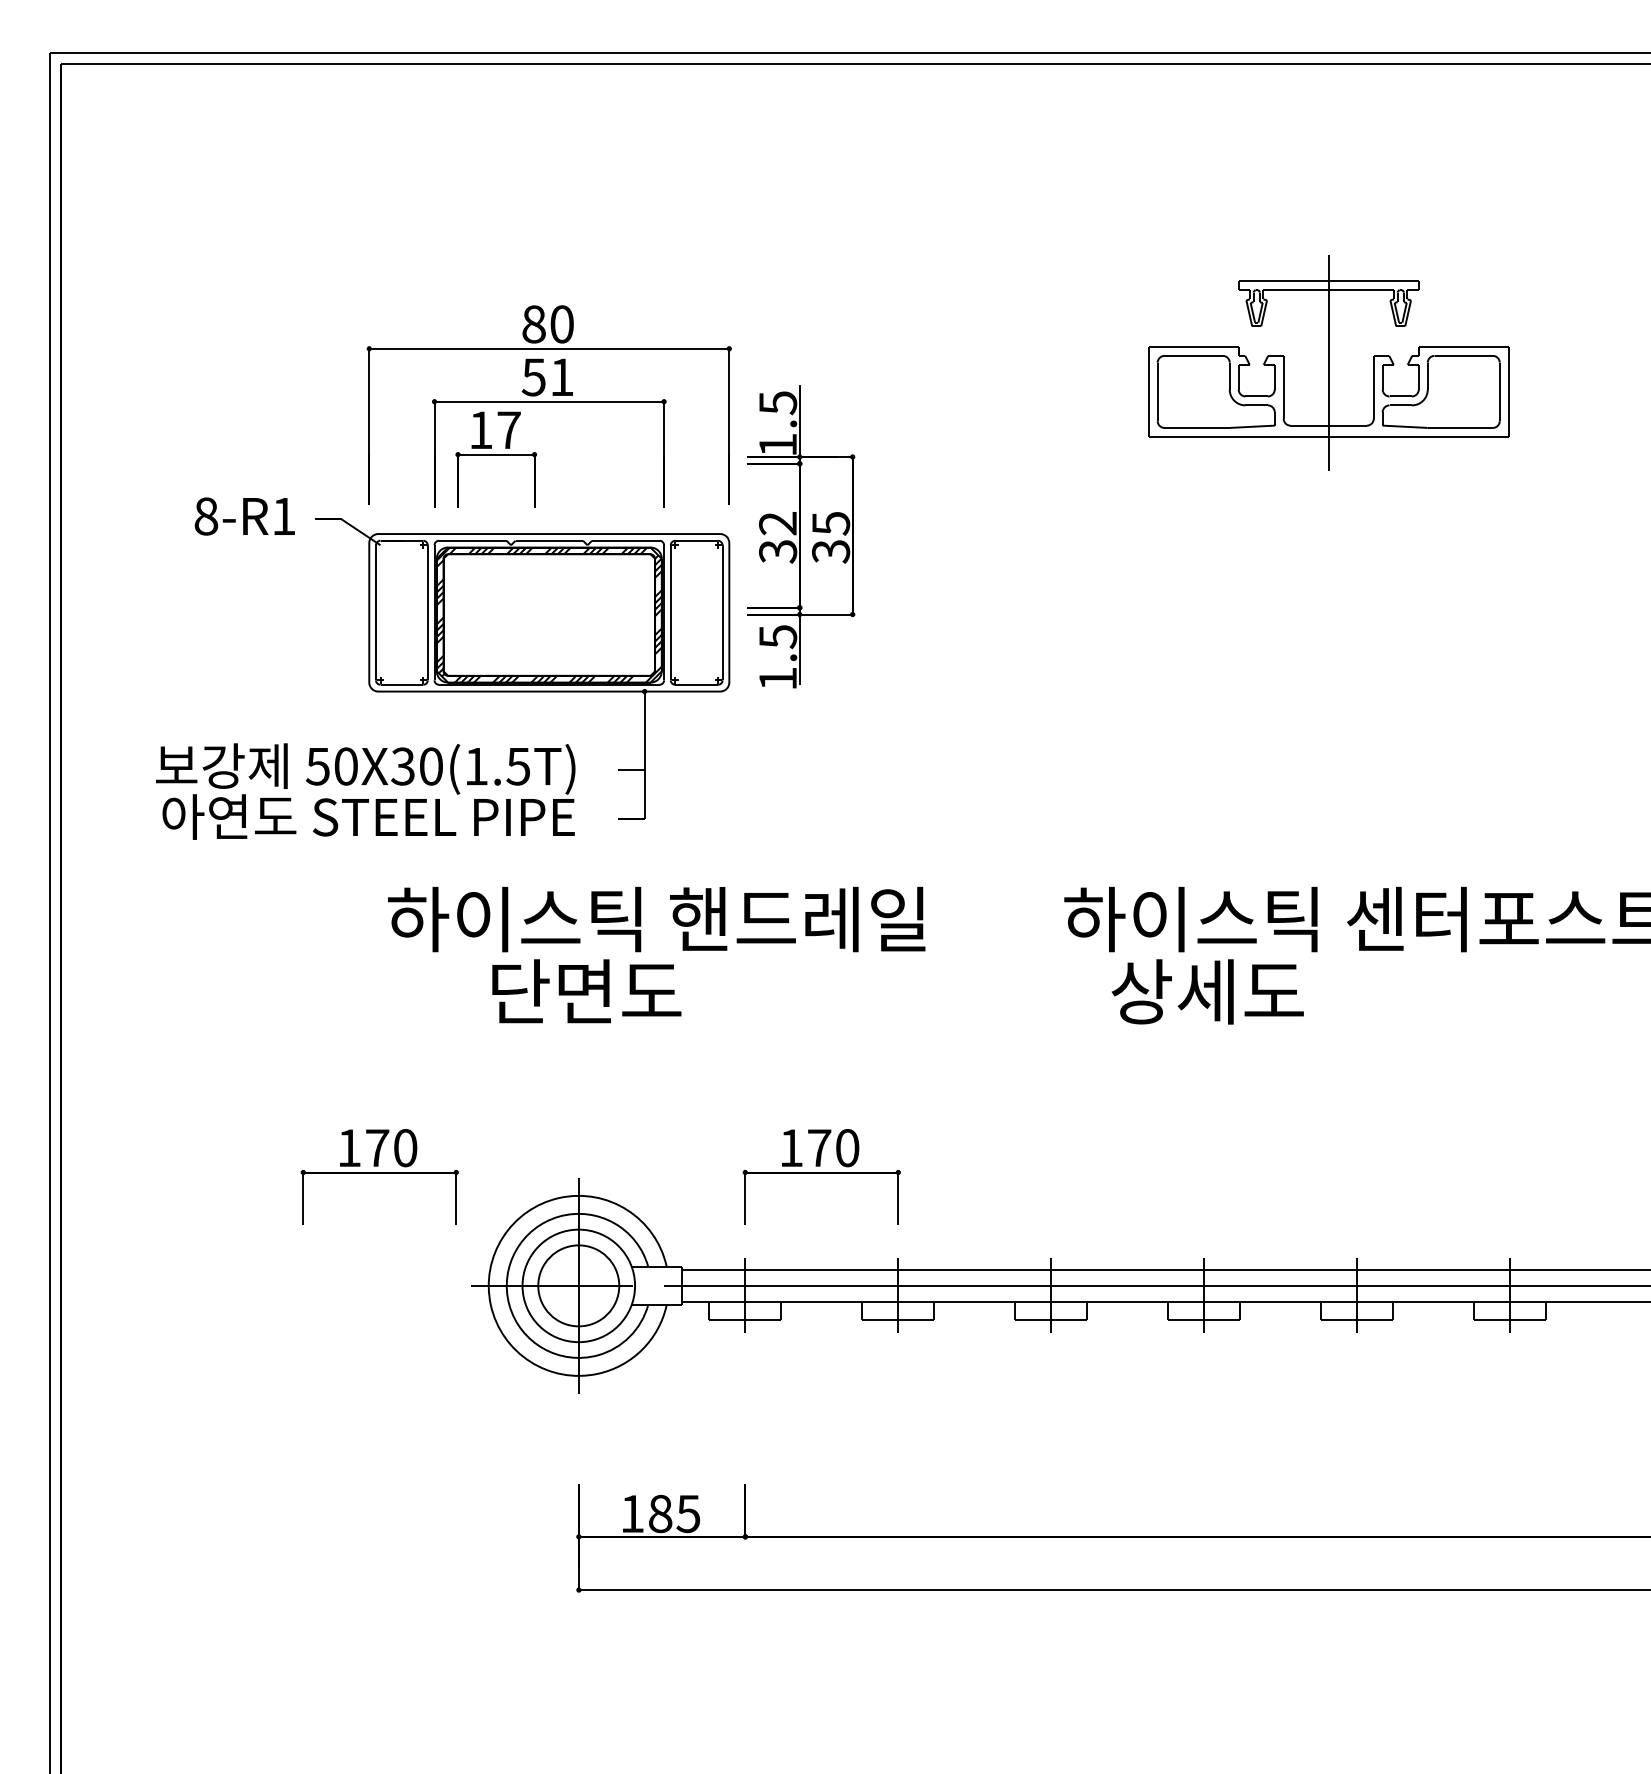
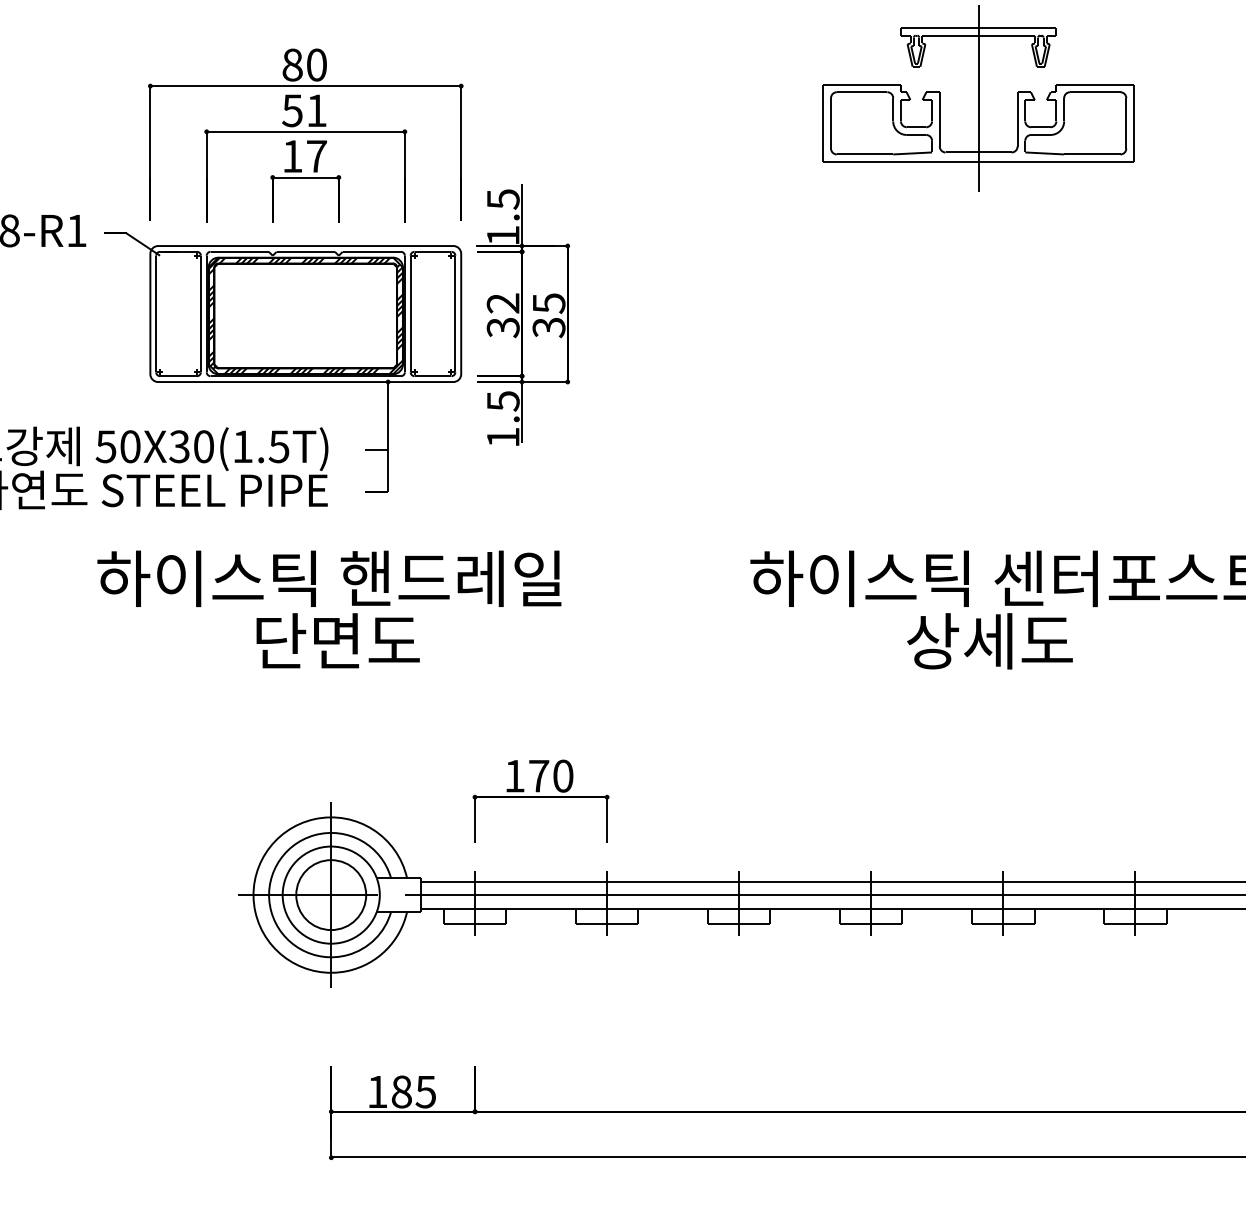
part: (496, 459) -> (305, 181), moved
part: (801, 536) -> (523, 314), moved
text: (656, 919) -> (329, 578), moved
text: (1207, 991) -> (989, 640), moved
part: (379, 1176) -> (159, 800), removed

